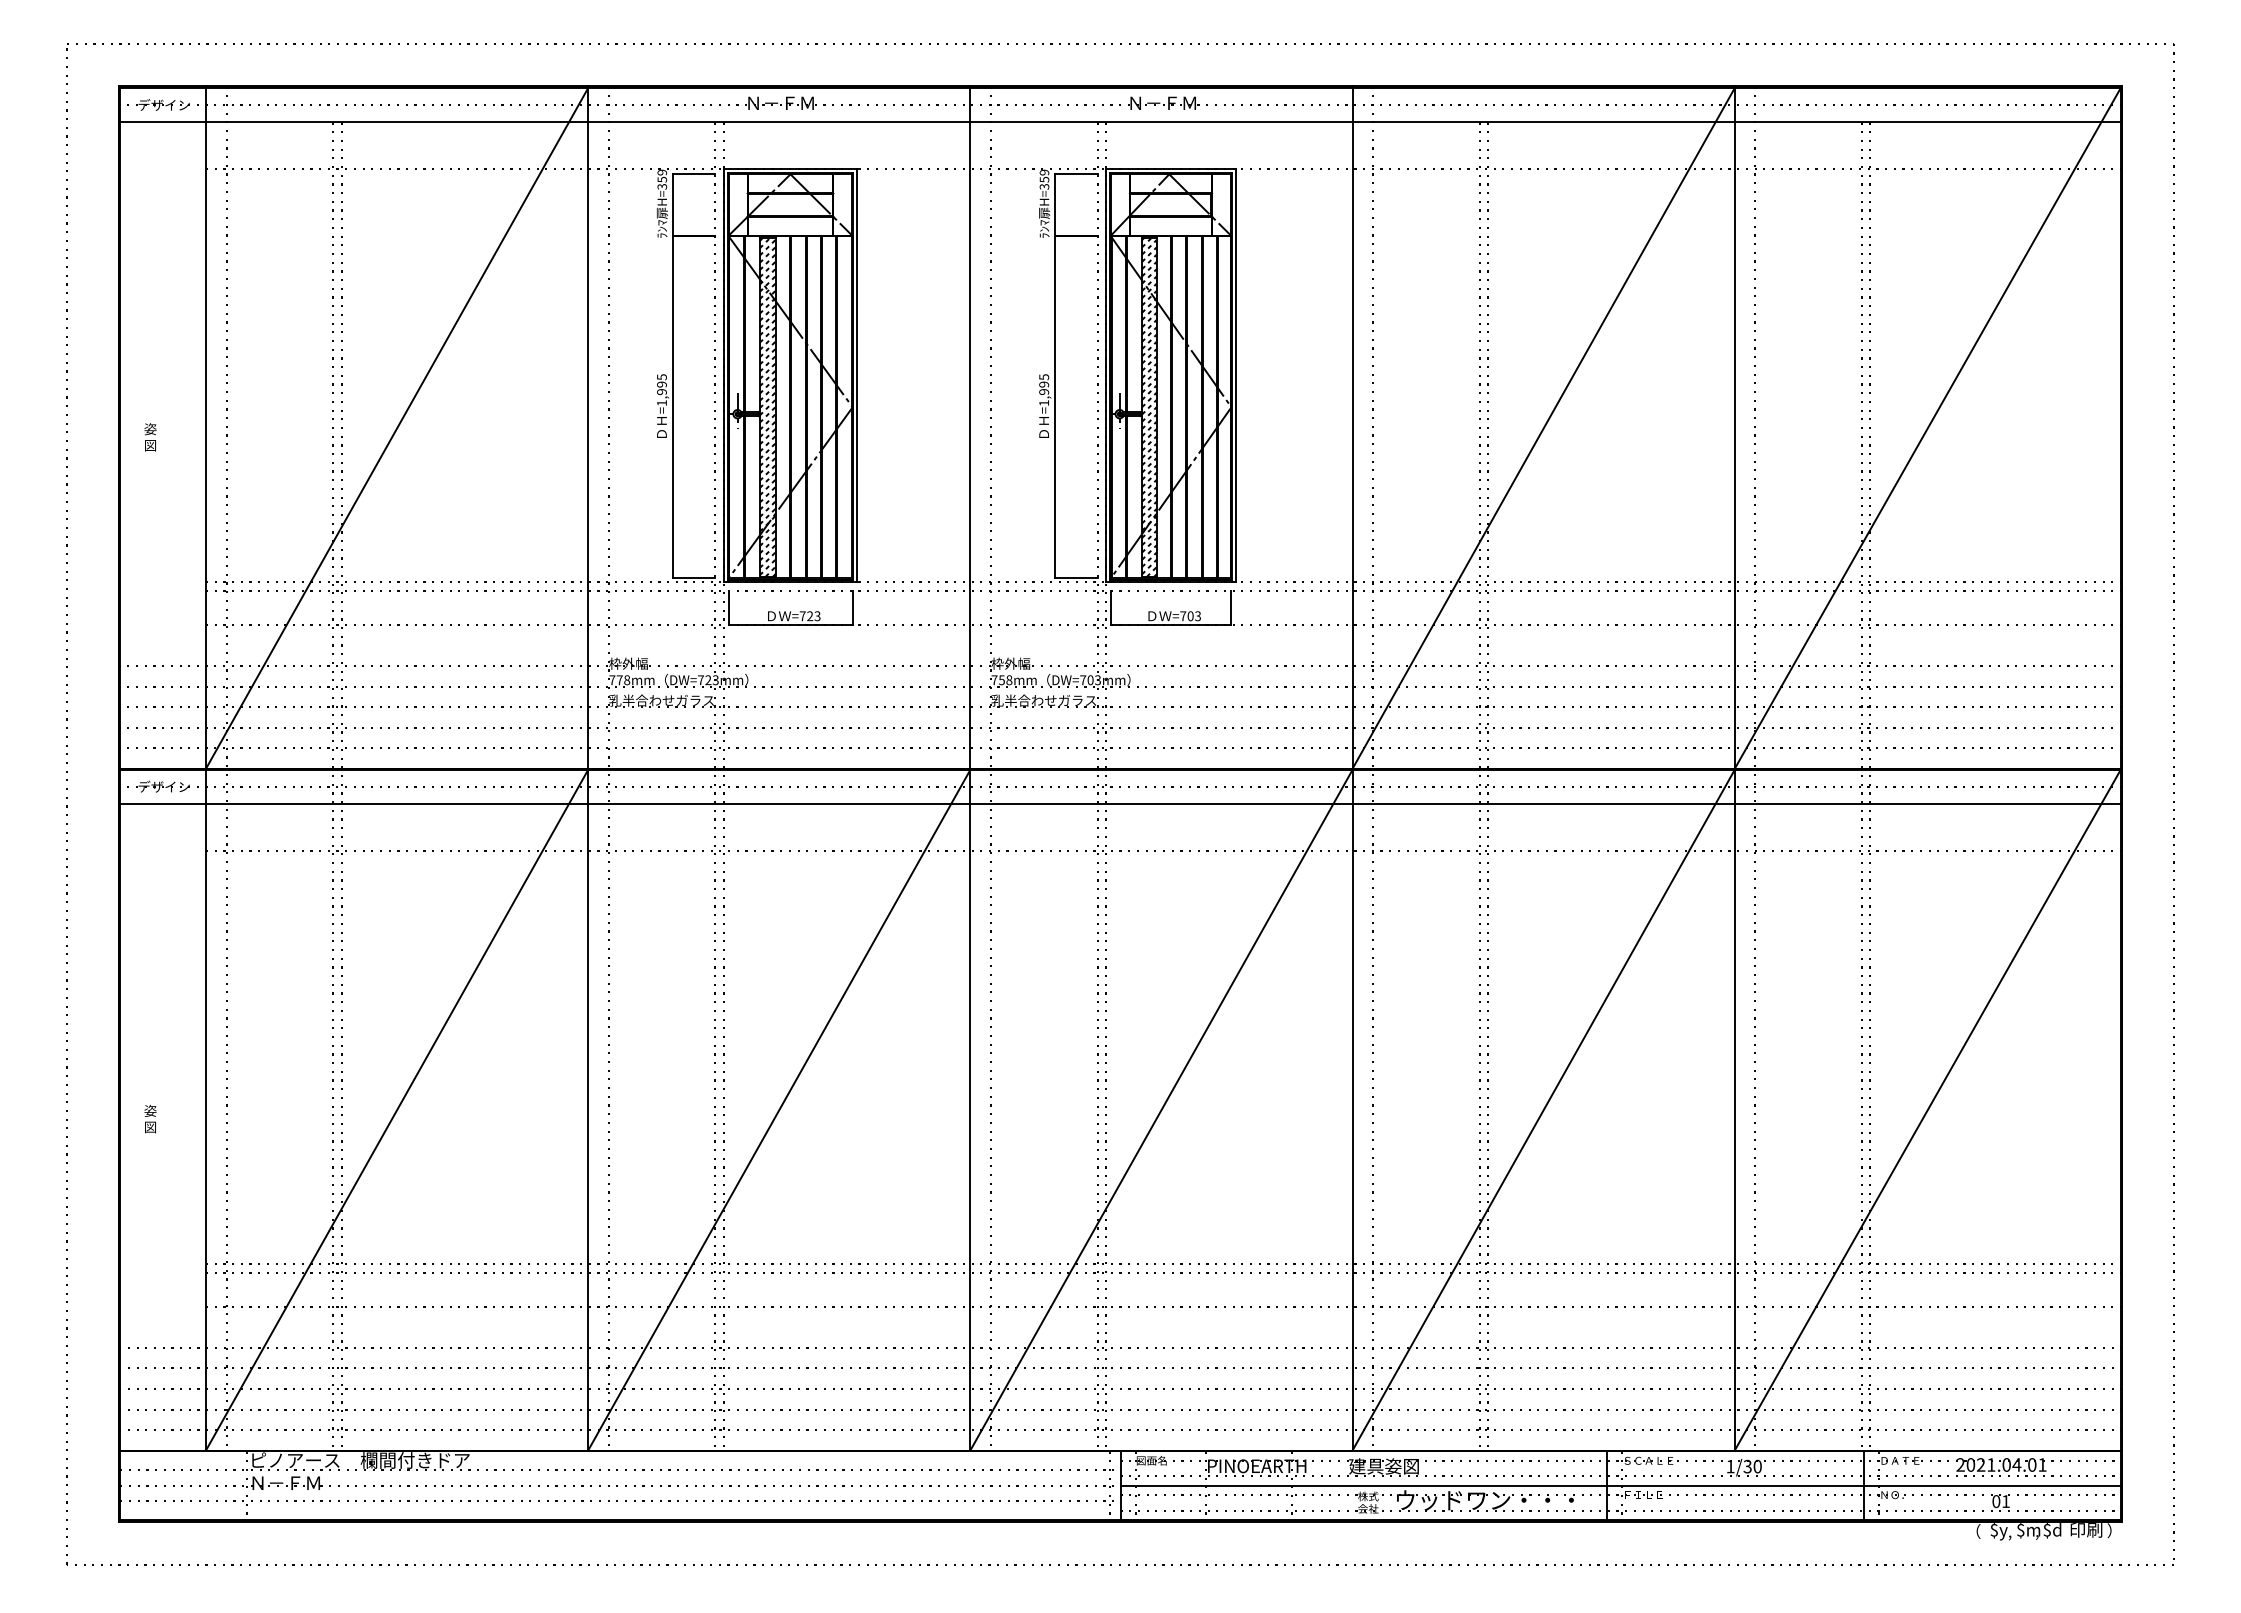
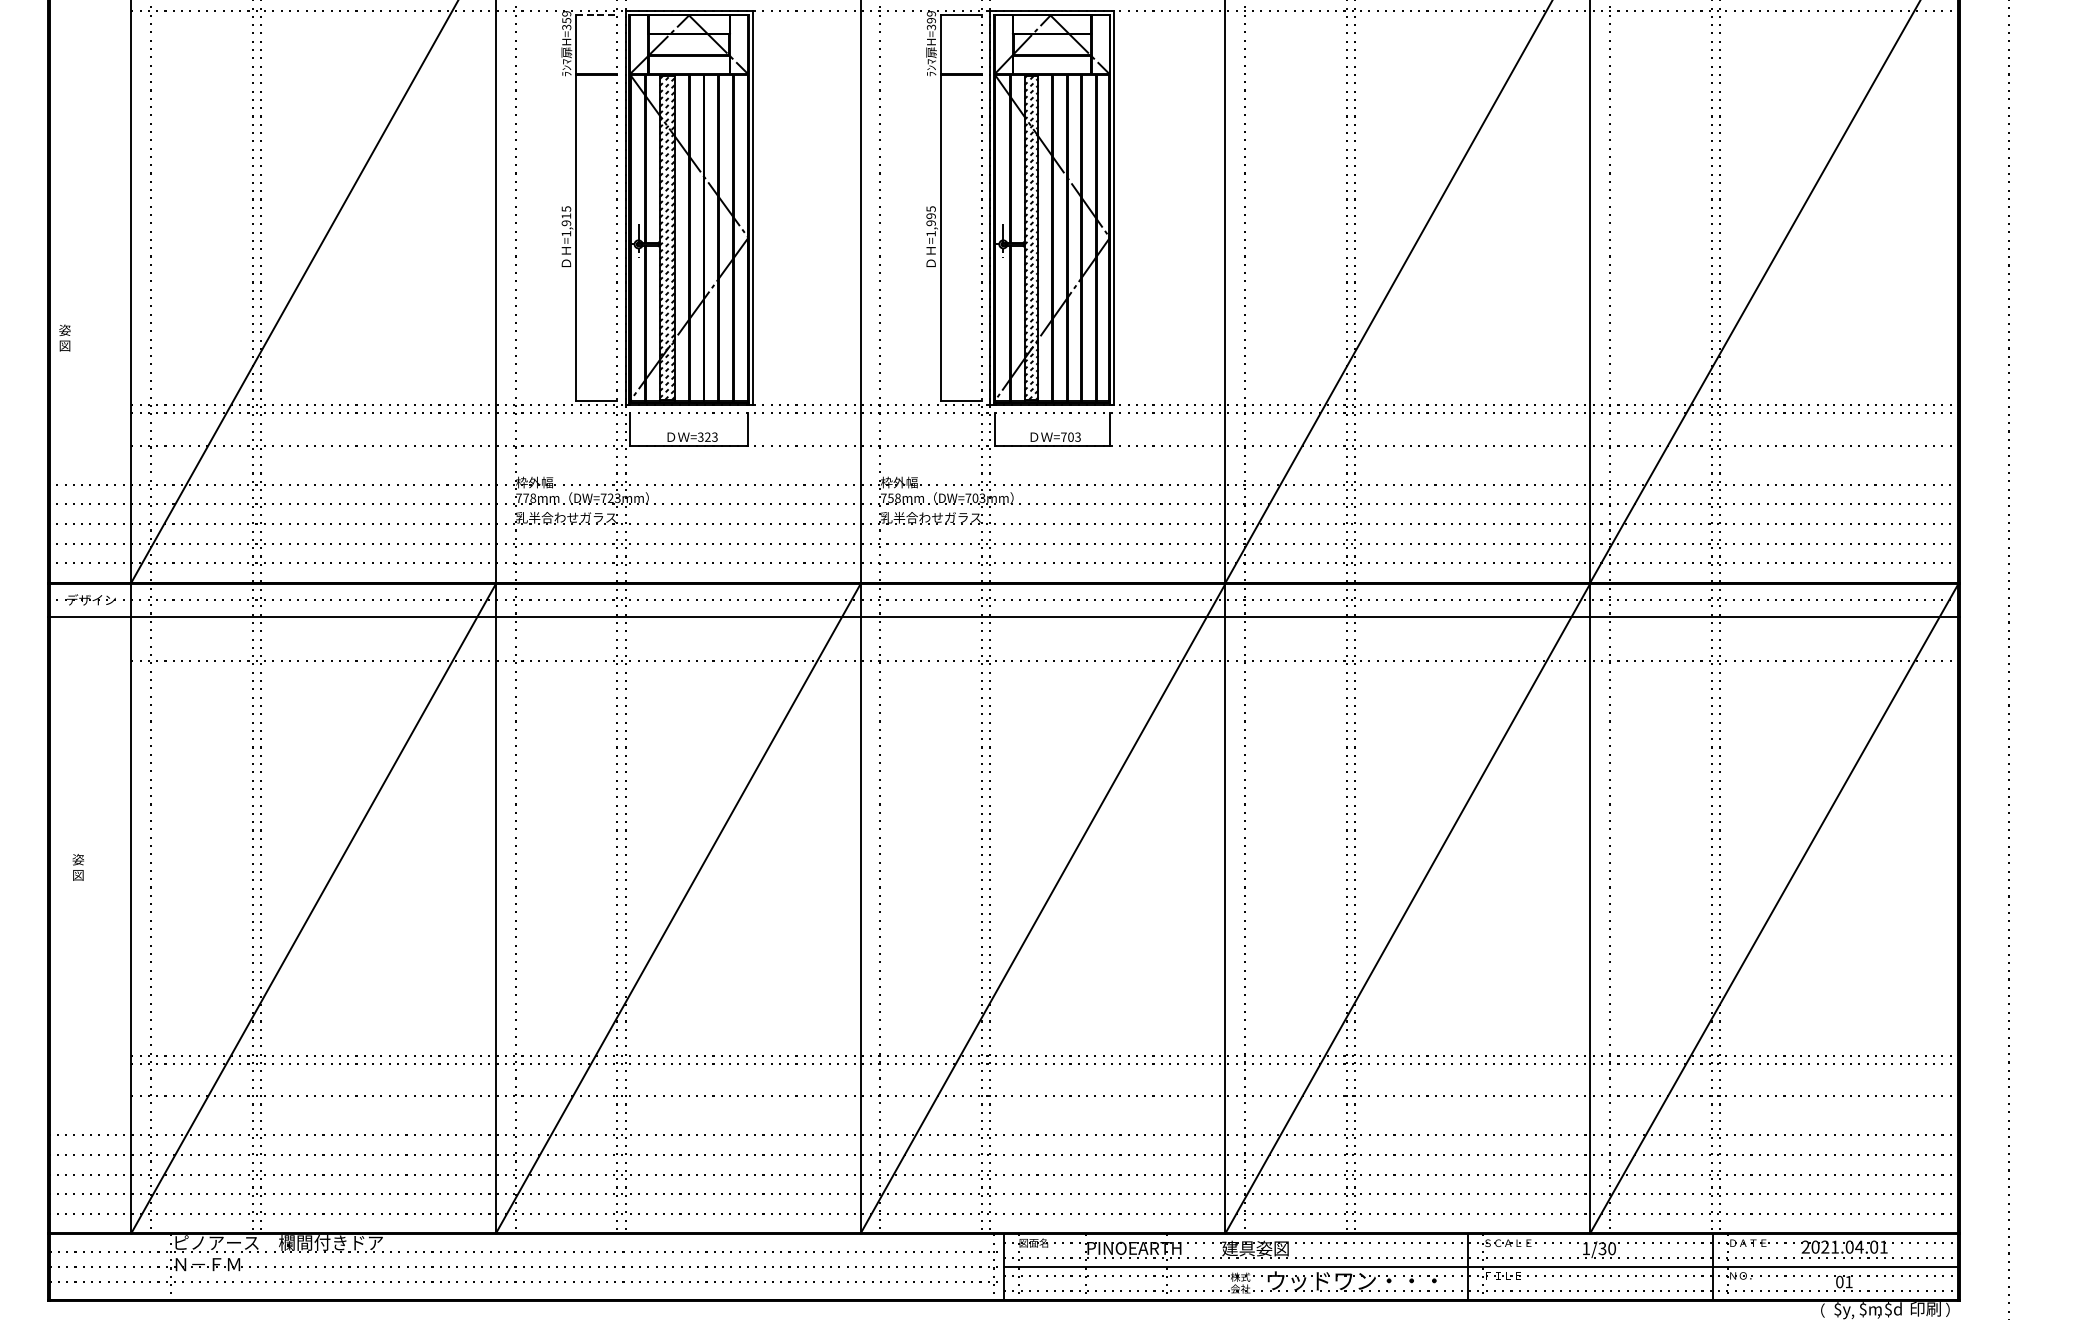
line: (694, 174) -> (597, 15), solid -> dashed
text: (1043, 179) -> (930, 20), H=359 -> H=399
text: (661, 384) -> (565, 216), =1,995 -> =1,915
text: (150, 437) -> (64, 338), moved
text: (802, 616) -> (700, 437), =723 -> =323
text: (150, 1118) -> (78, 866), moved

